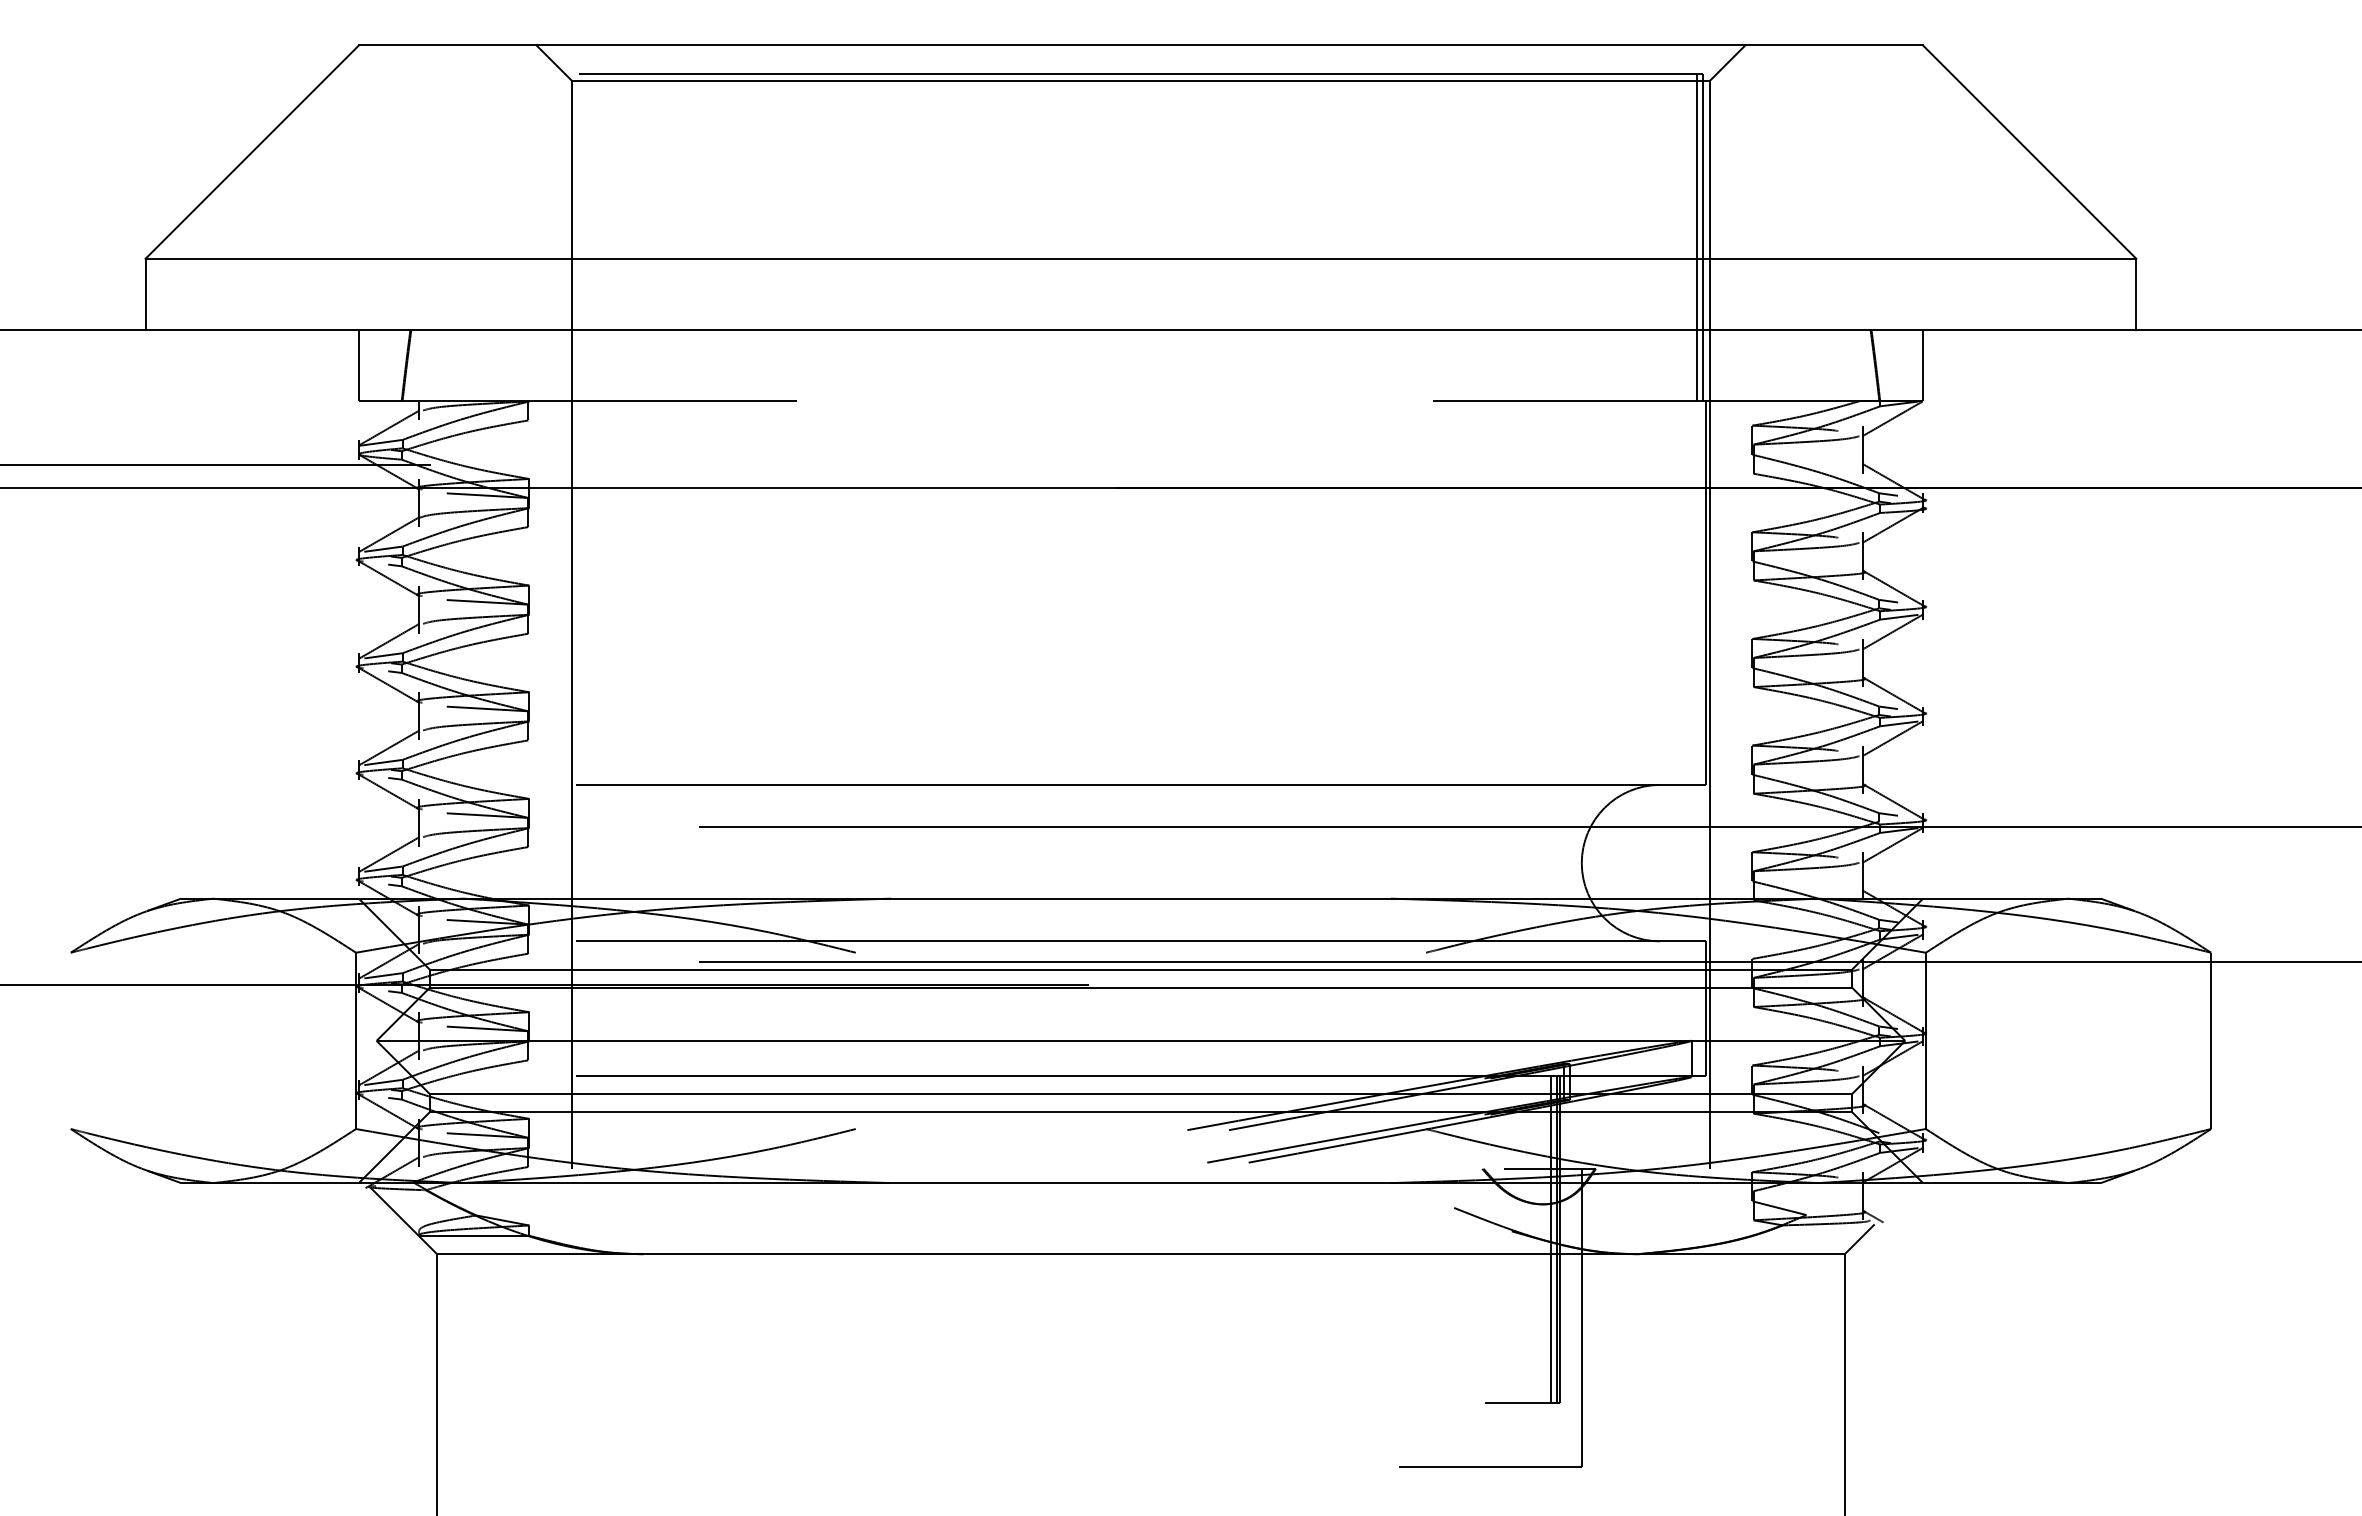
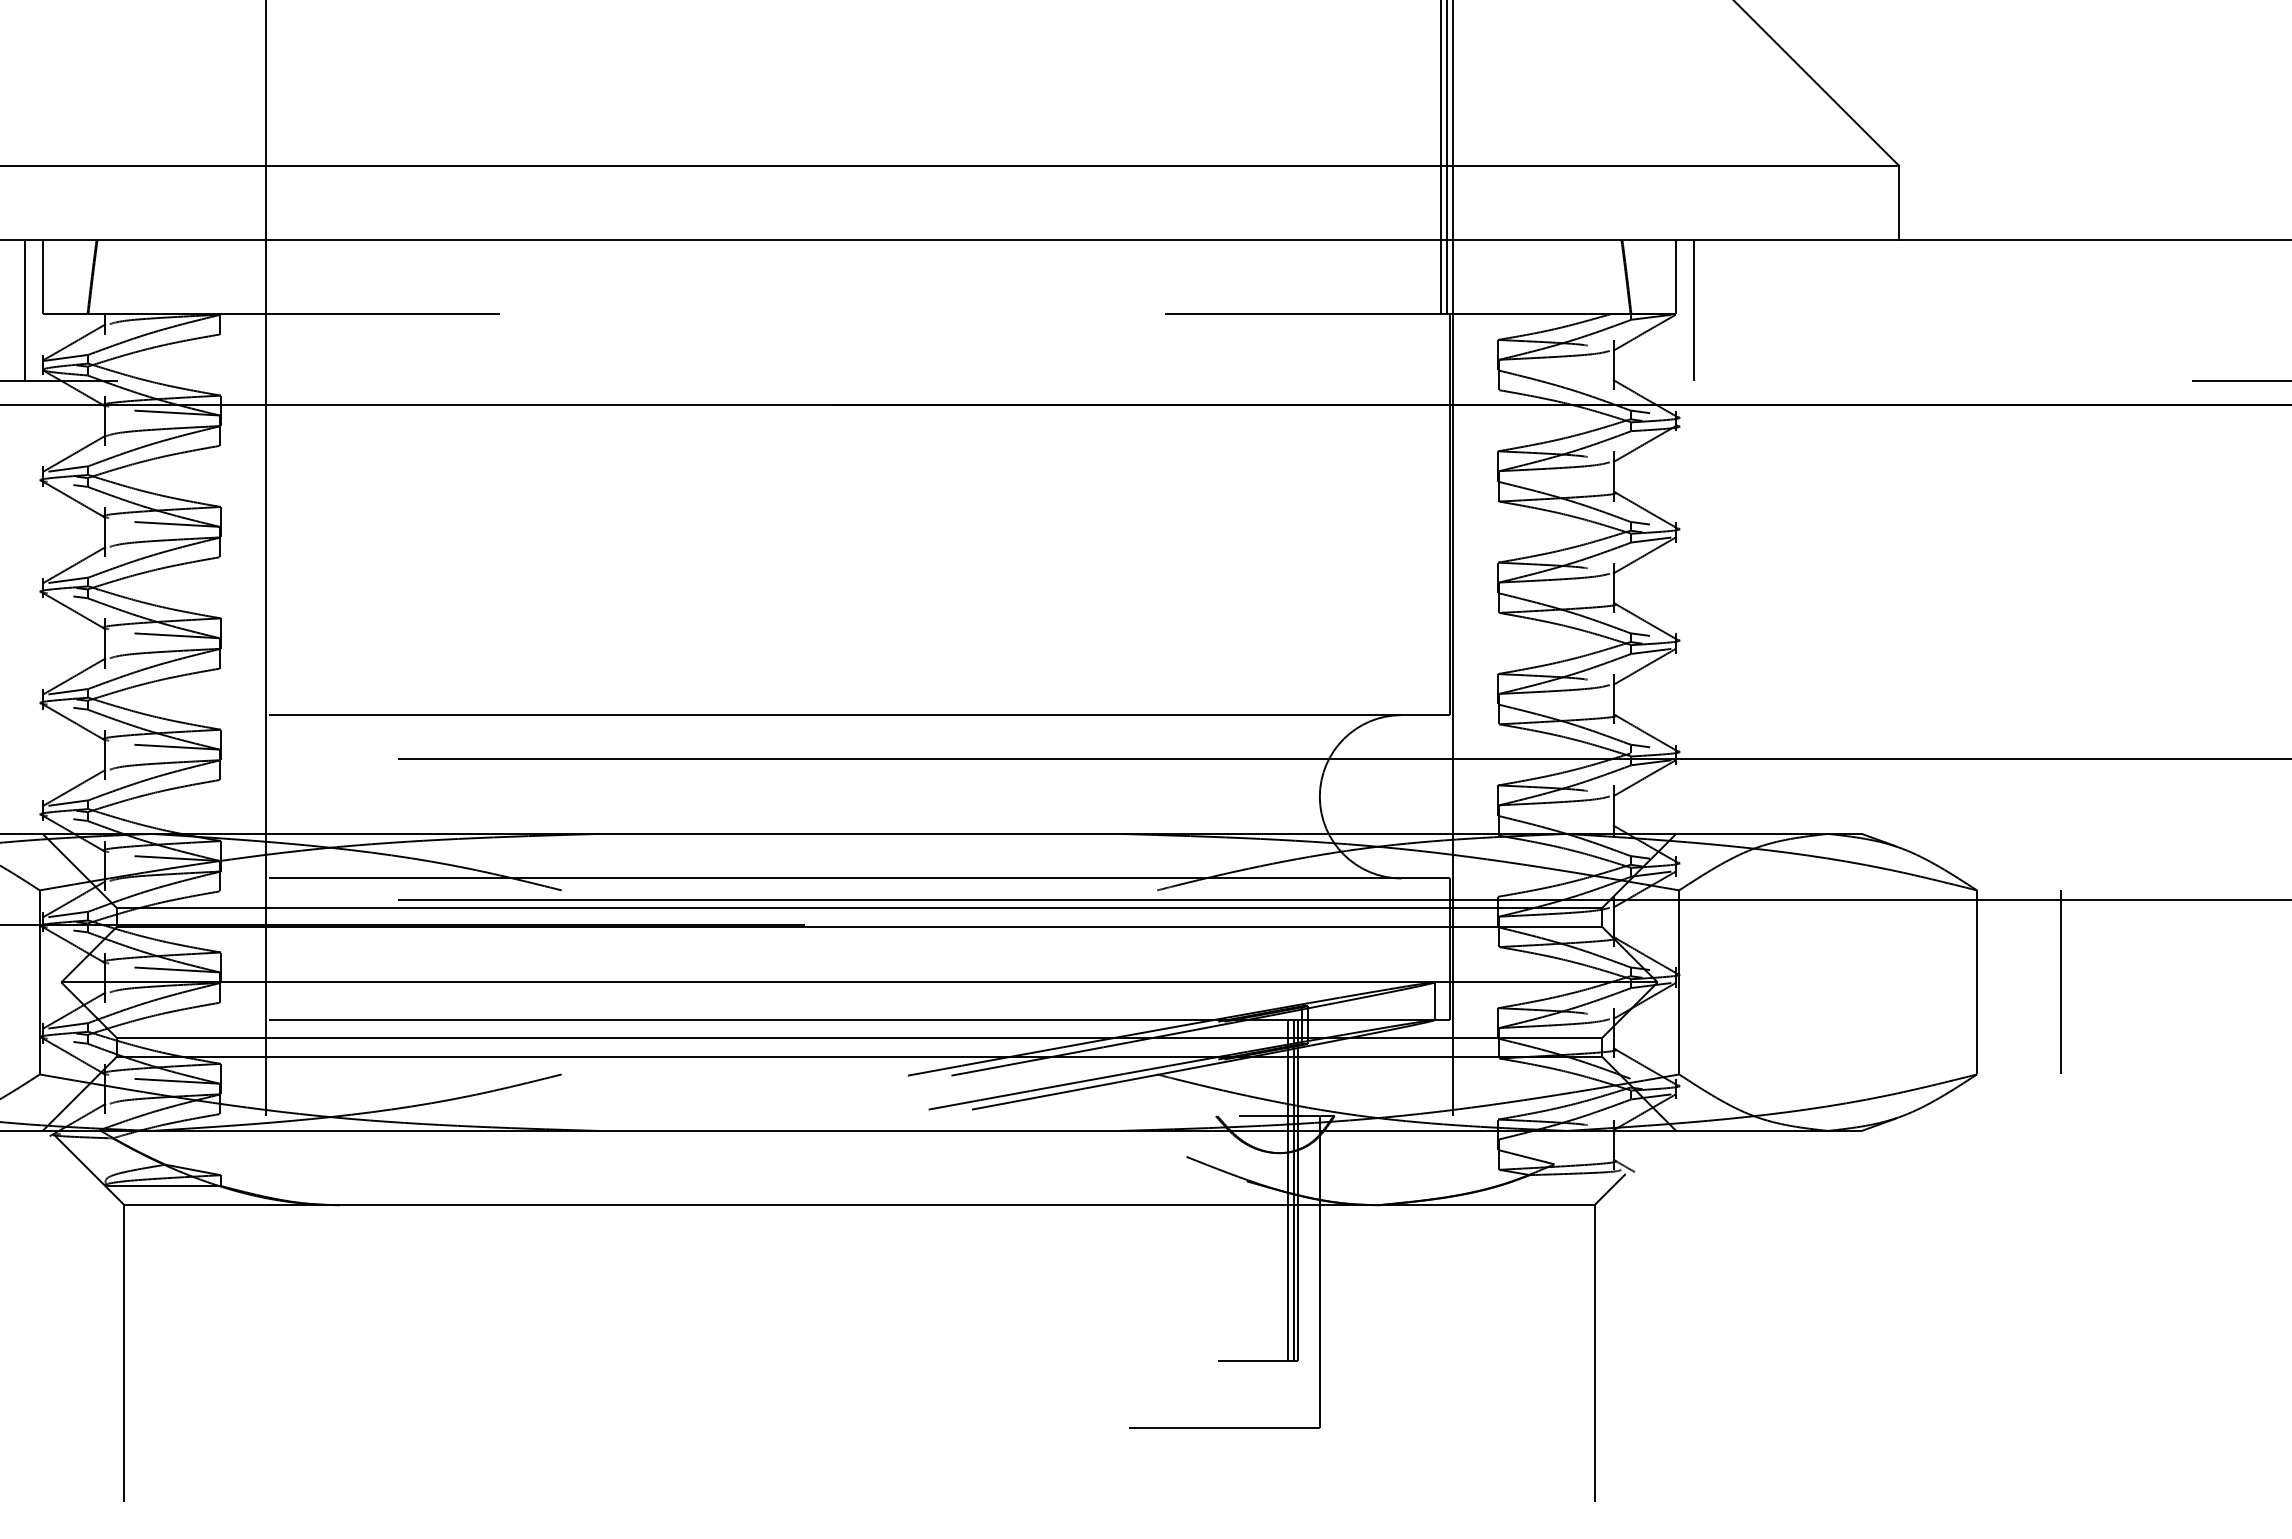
line: (341, 396) -> (24, 309), added
line: (1940, 396) -> (1694, 309), added
line: (2291, 1040) -> (2060, 982), added

